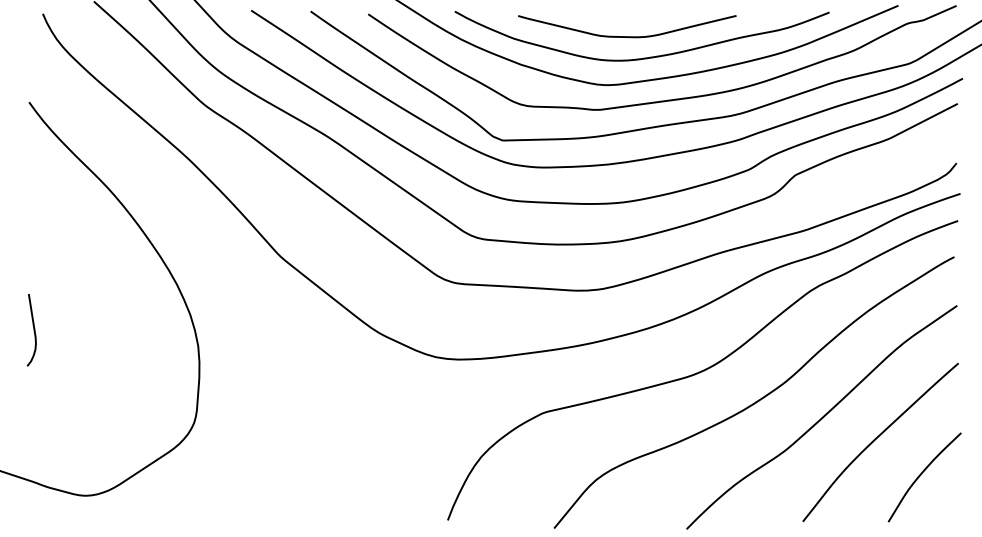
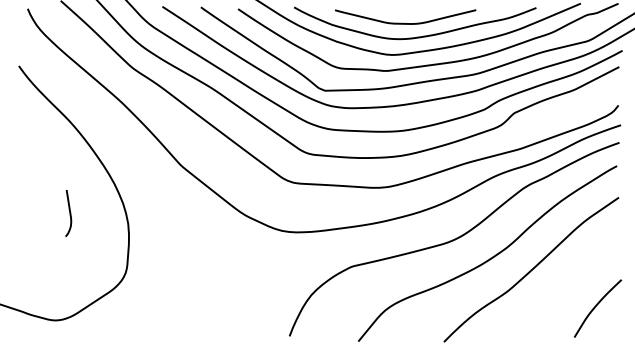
curve: (33, 330) -> (69, 213), moved
curve: (877, 438) -> (567, 283), removed

